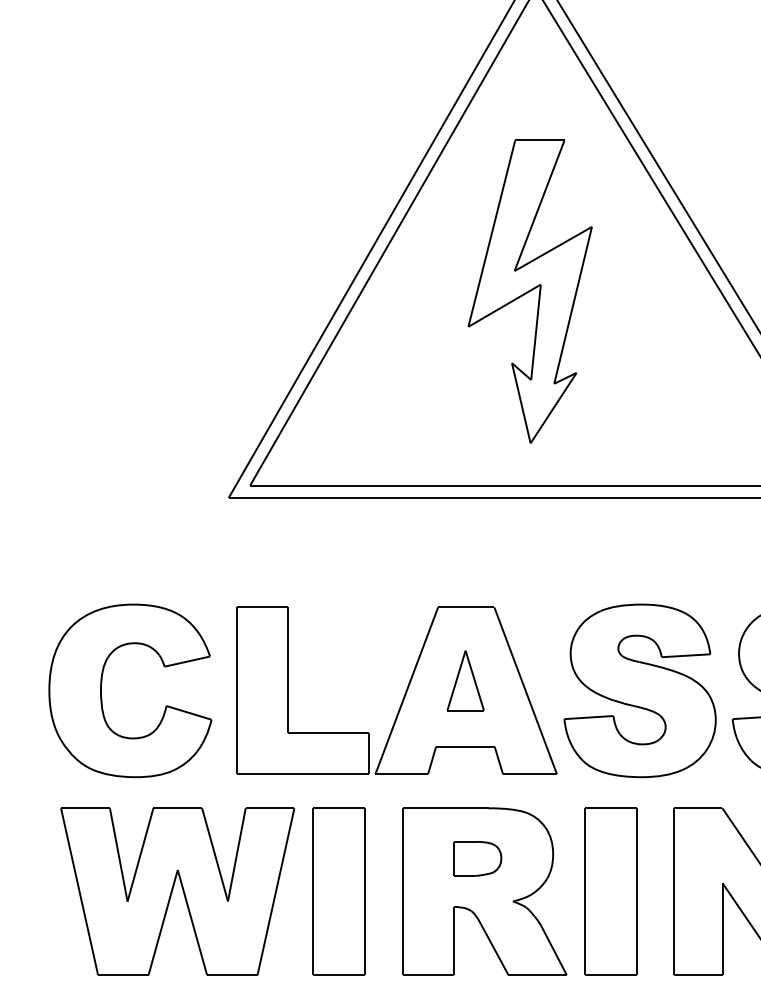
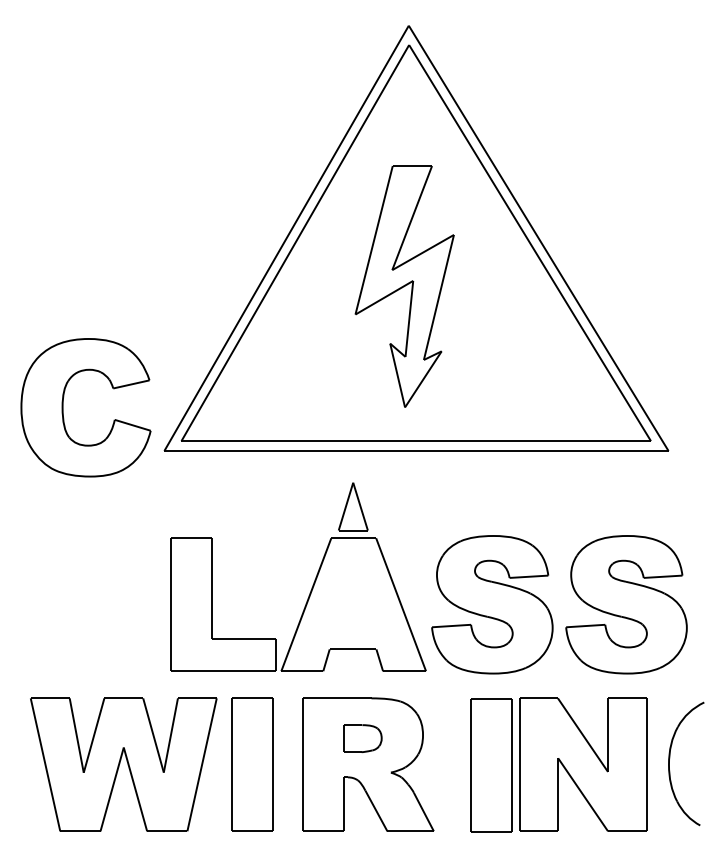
part: (465, 680) -> (353, 506), moved
part: (102, 690) -> (63, 407), moved
part: (611, 891) -> (491, 765), moved

